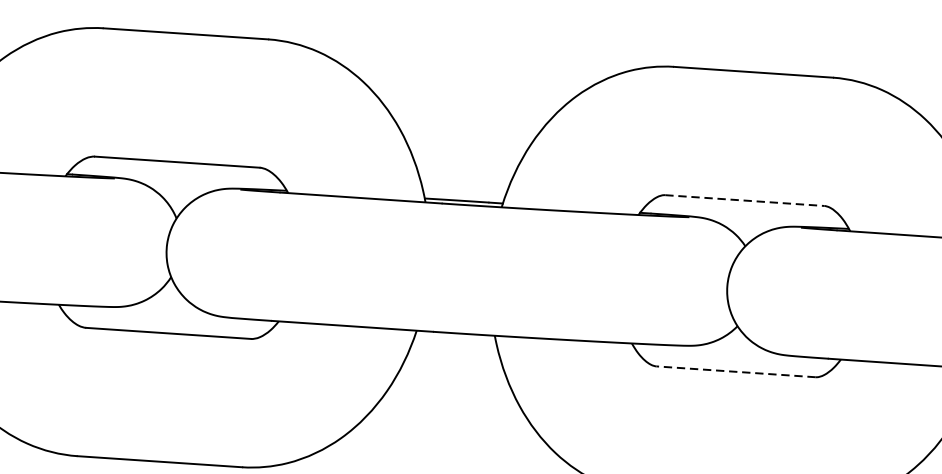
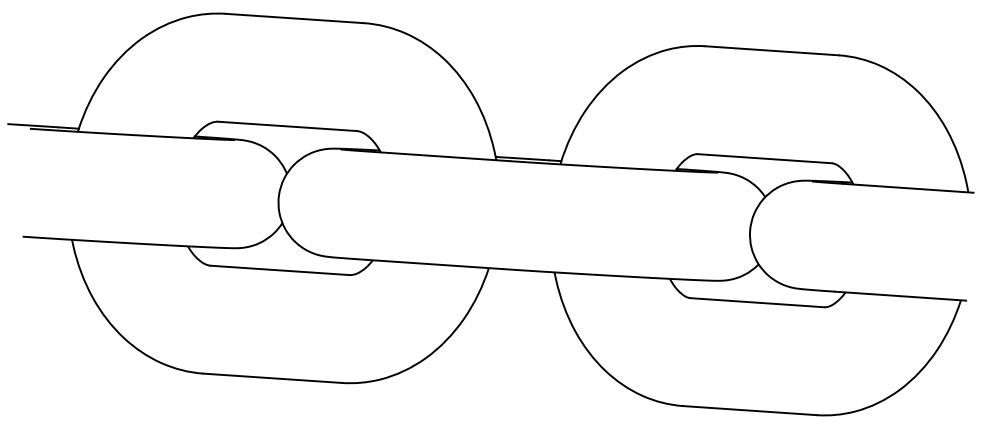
line: (745, 200) -> (765, 158), dashed -> solid
line: (736, 371) -> (757, 302), dashed -> solid

